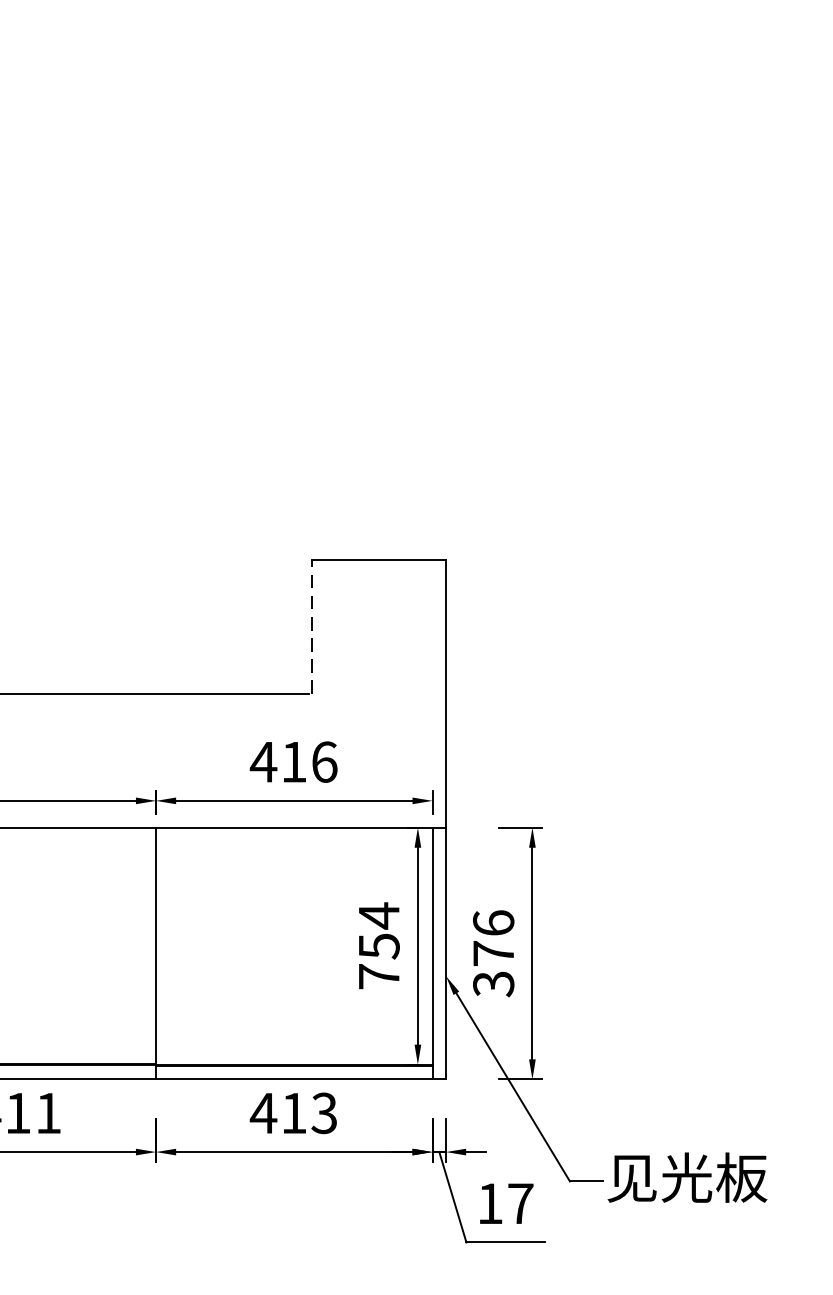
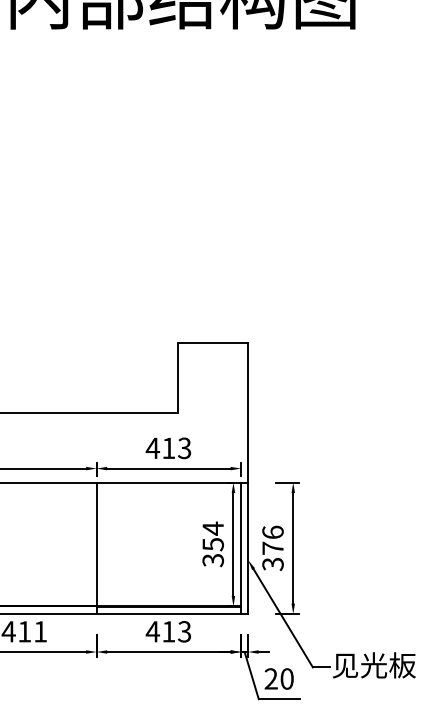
line: (312, 626) -> (178, 377), dashed -> solid
text: (324, 762) -> (184, 448), 416 -> 413
text: (377, 976) -> (212, 560), 754 -> 354
text: (504, 1202) -> (278, 678), 17 -> 20

